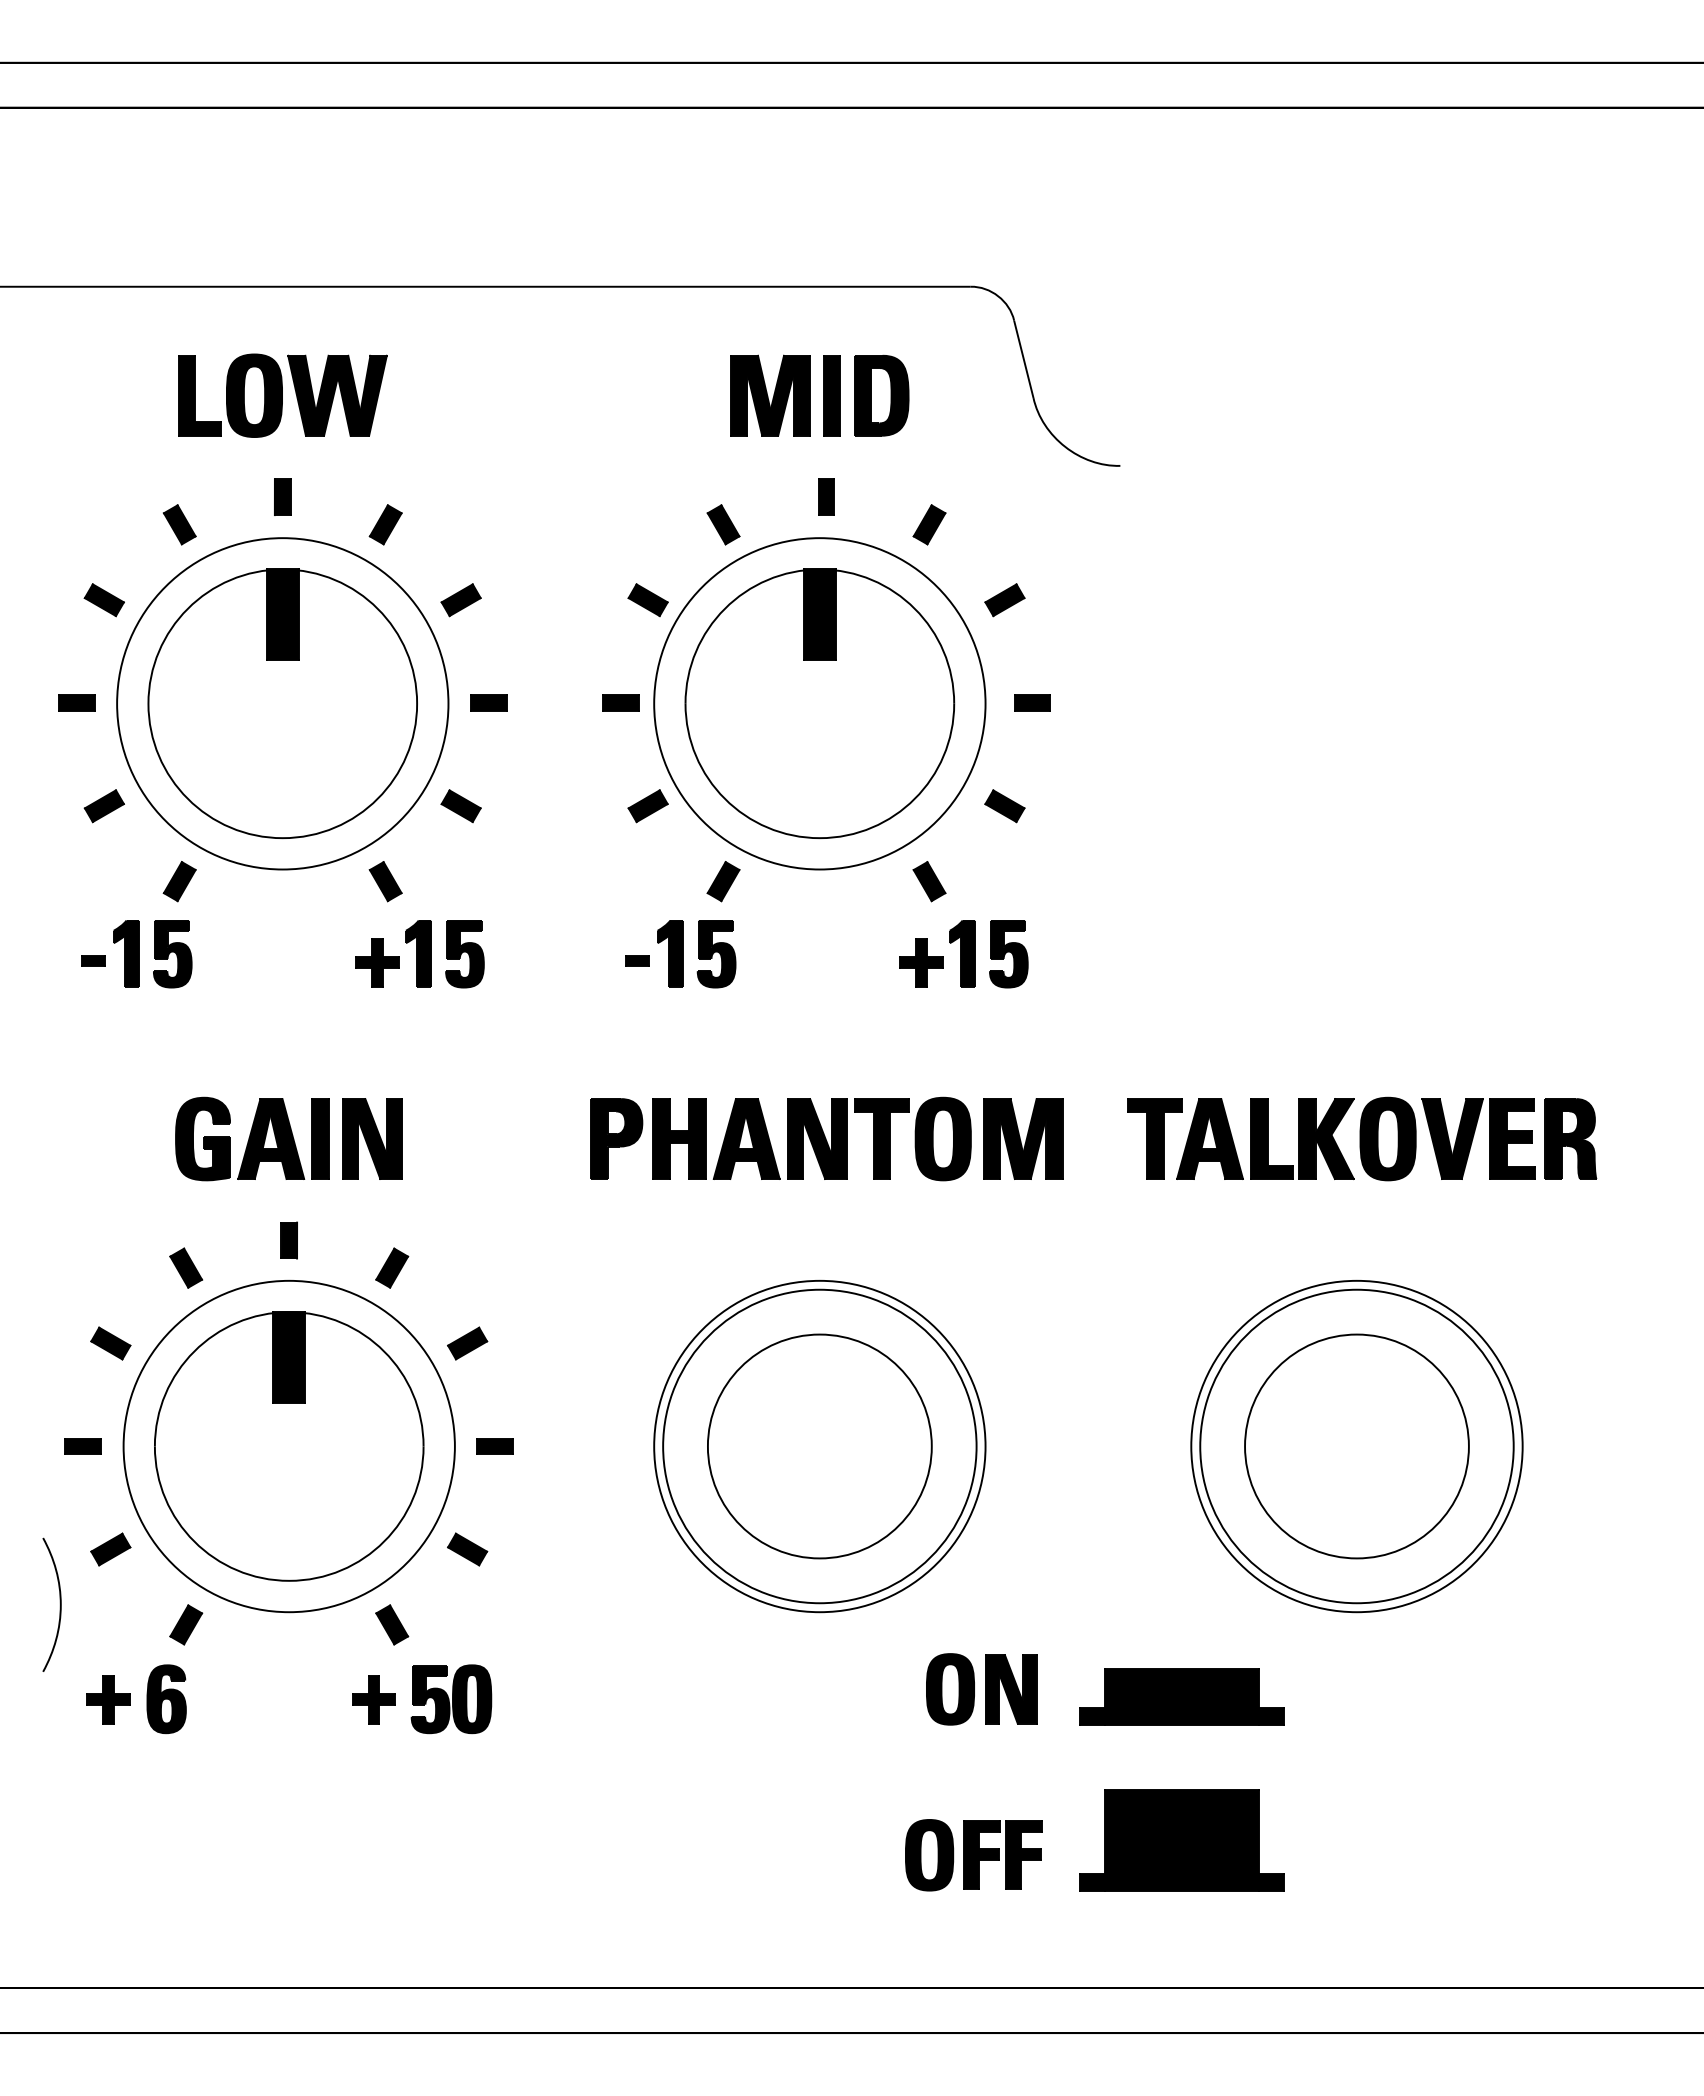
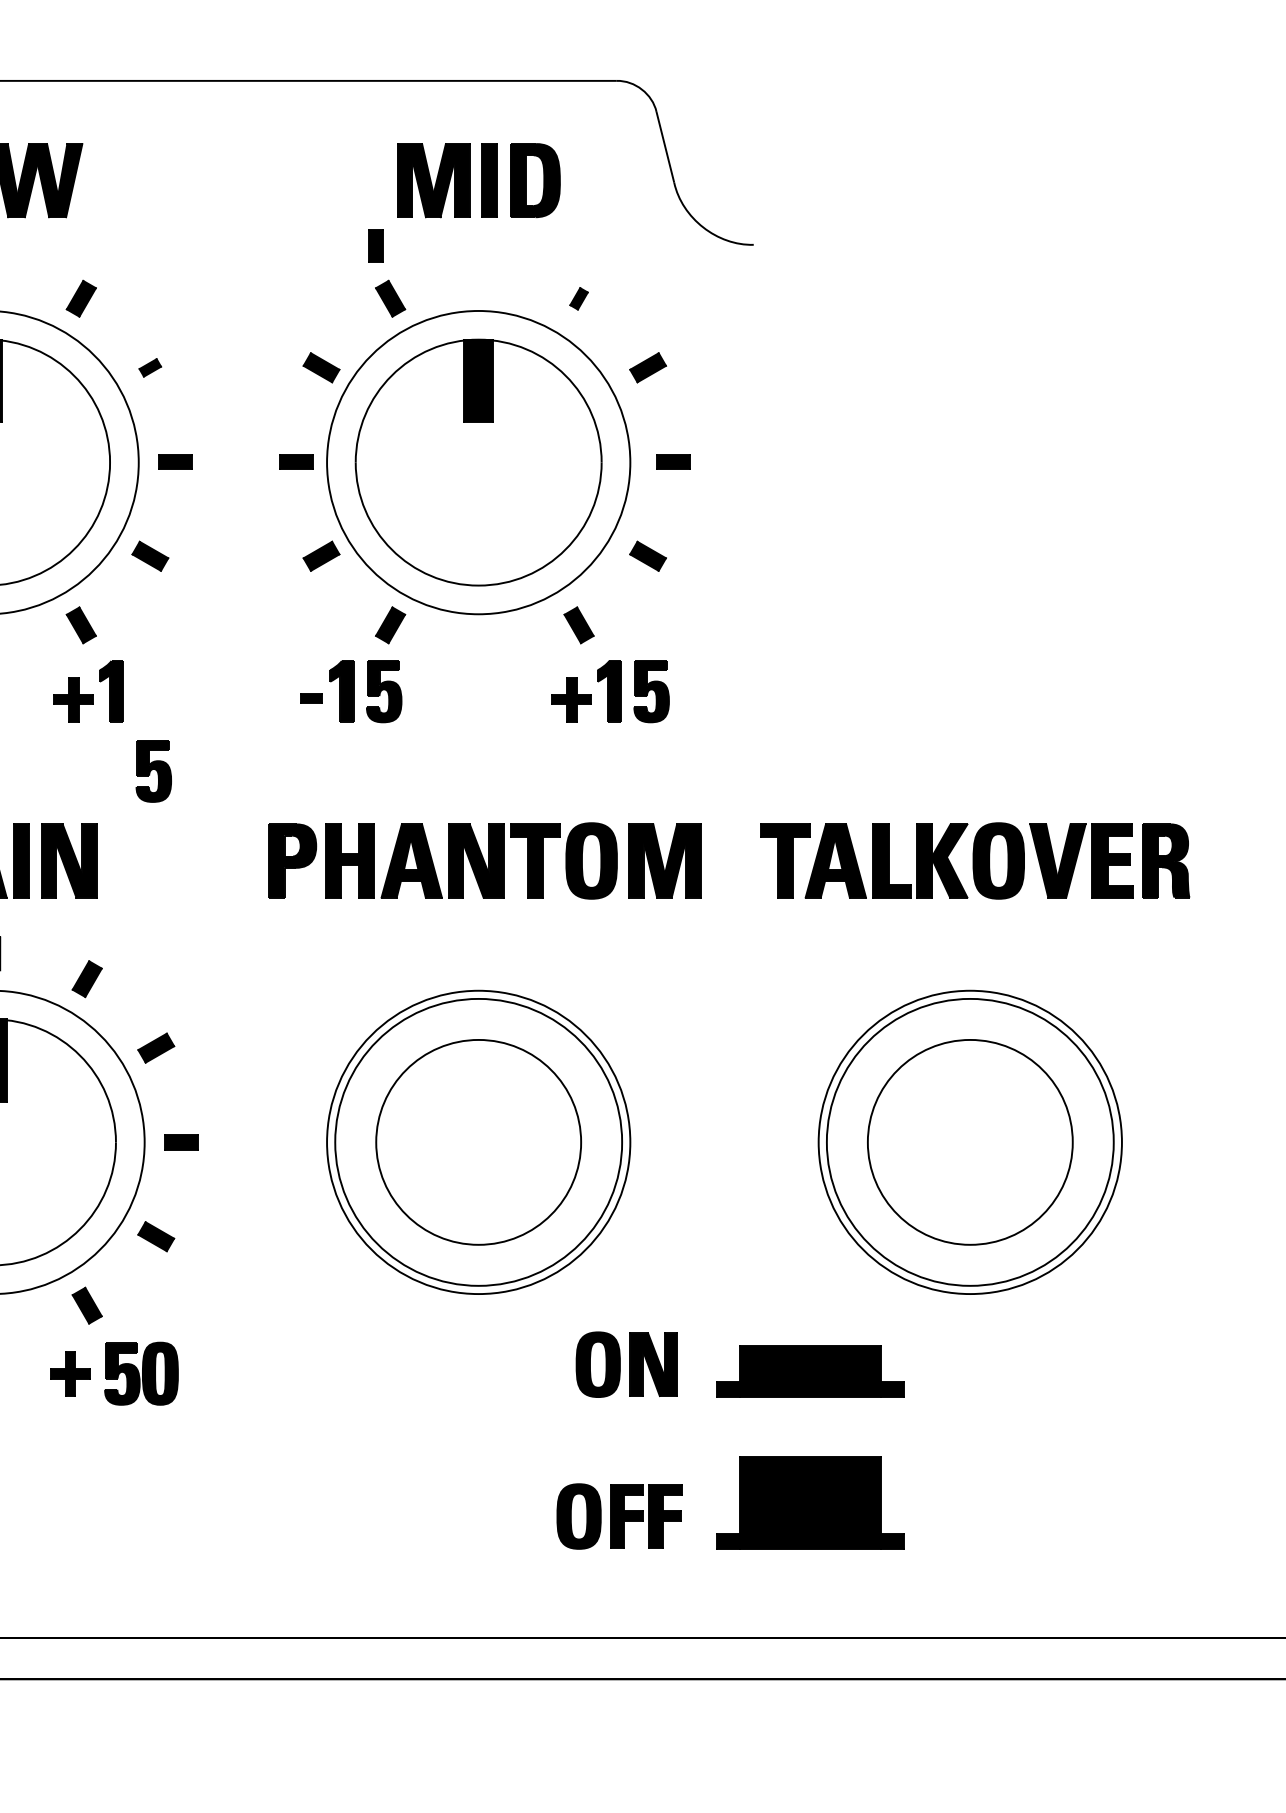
part: (826, 496) -> (375, 245), moved
part: (929, 524) -> (579, 298), size x0.6
part: (460, 600) -> (149, 368), size x0.6
part: (464, 954) -> (153, 771), moved

